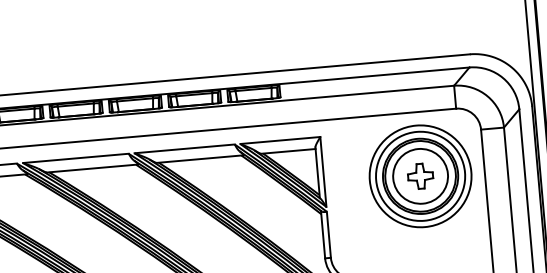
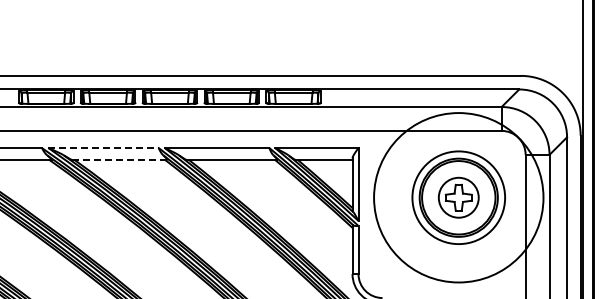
line: (75, 157) -> (103, 147), solid -> dashed
line: (92, 168) -> (119, 159), solid -> dashed
circle: (420, 176) -> (458, 197), size x0.7
circle: (420, 176) -> (458, 197), size x1.6

